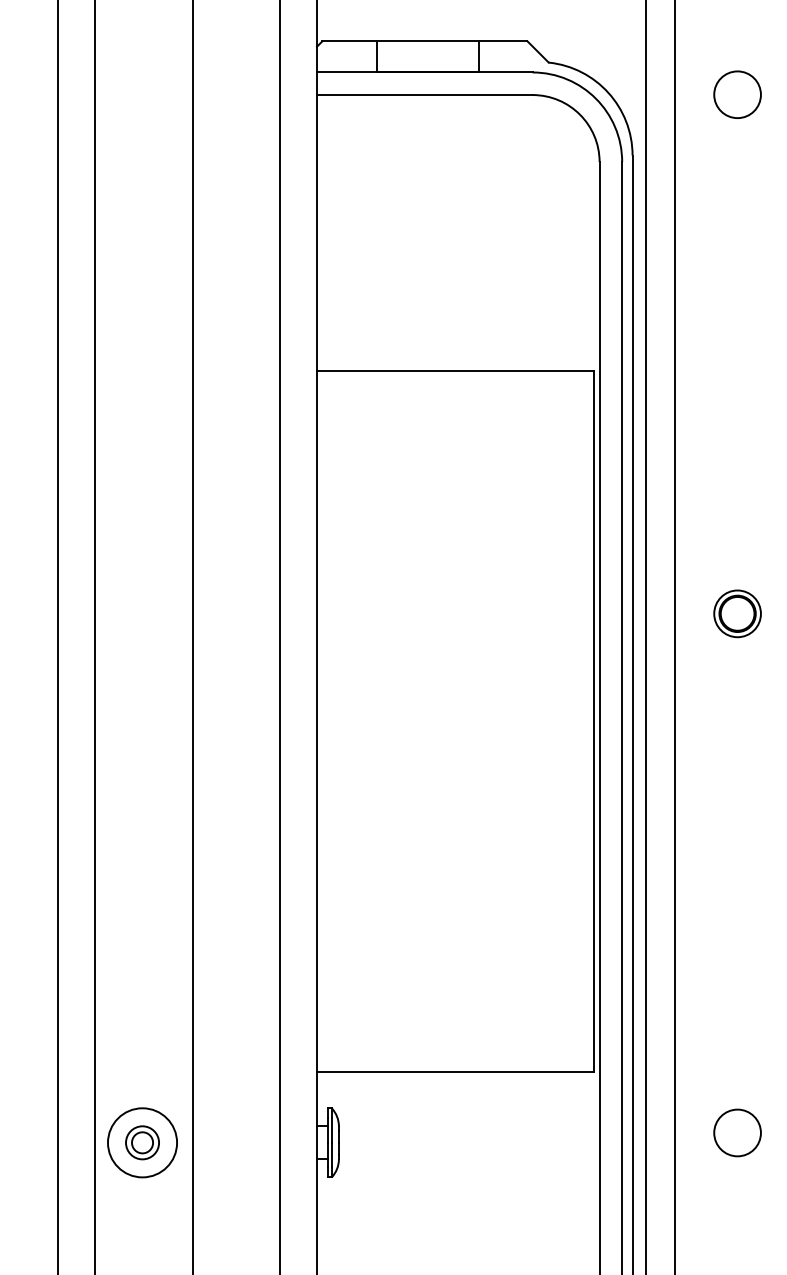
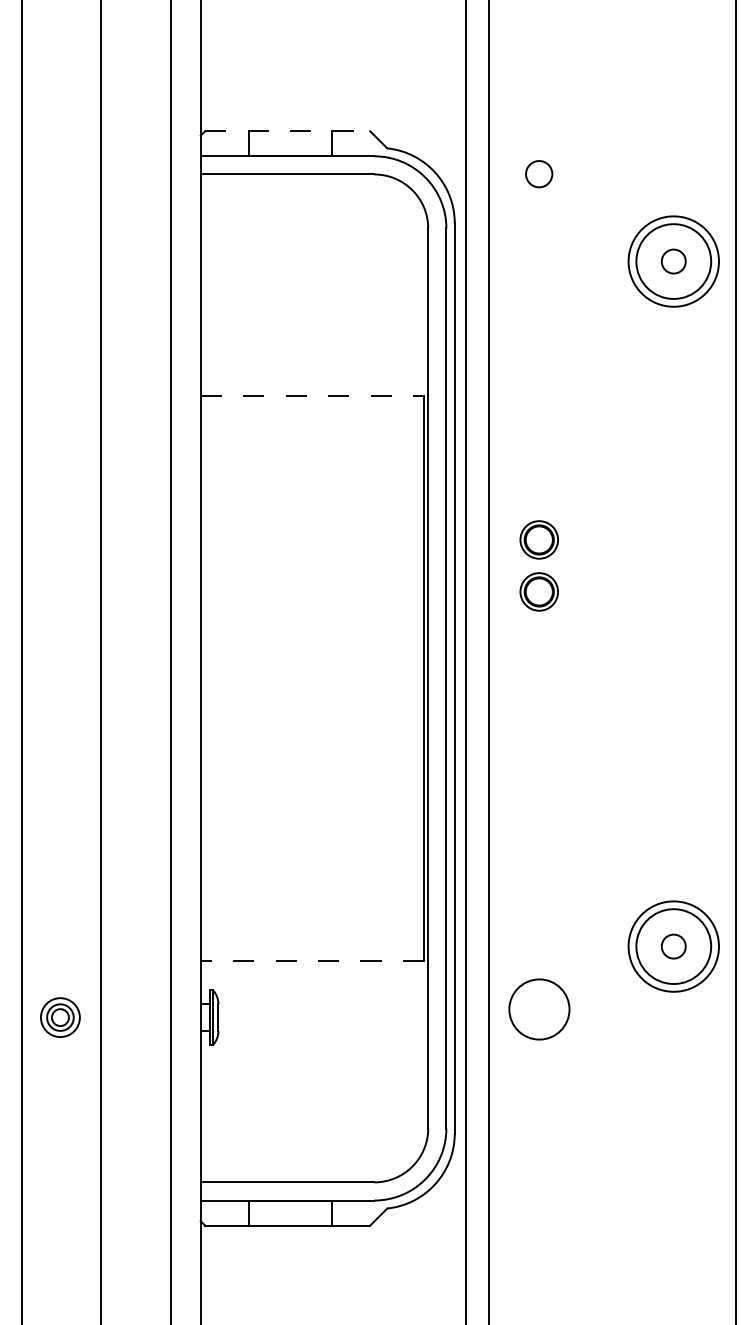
line: (424, 41) -> (287, 131), solid -> dashed
circle: (736, 93) -> (538, 173), size x0.7
line: (455, 370) -> (312, 396), solid -> dashed
part: (736, 548) -> (538, 539), added
line: (455, 1071) -> (312, 960), solid -> dashed
circle: (736, 1132) -> (538, 1009), size x1.6
circle: (142, 1142) -> (60, 1017), size x0.7

